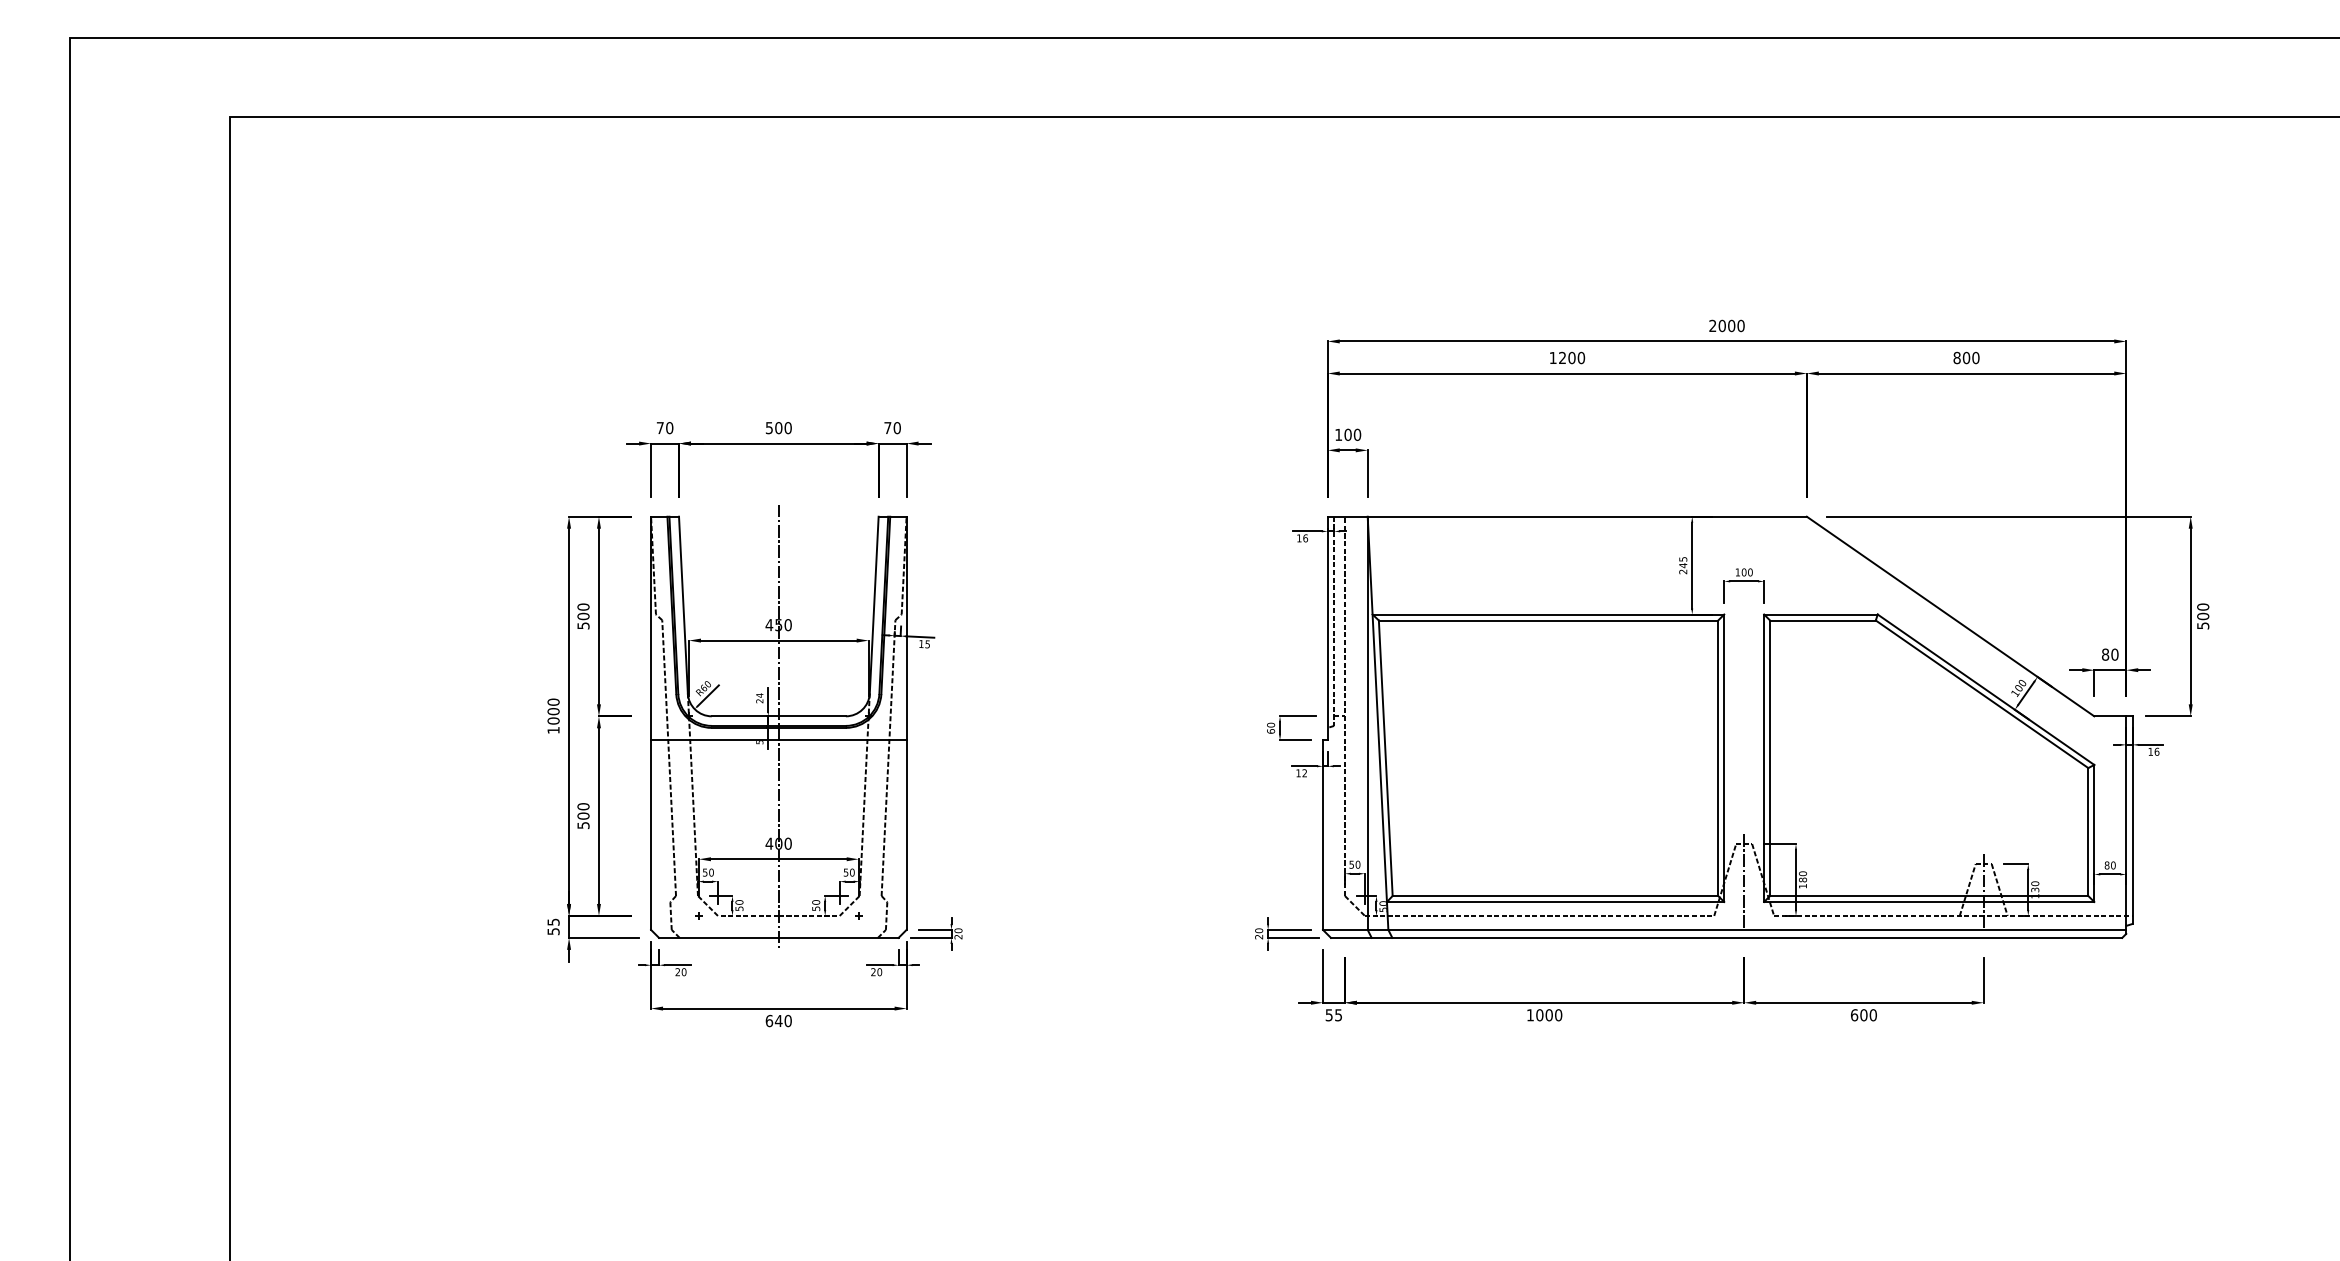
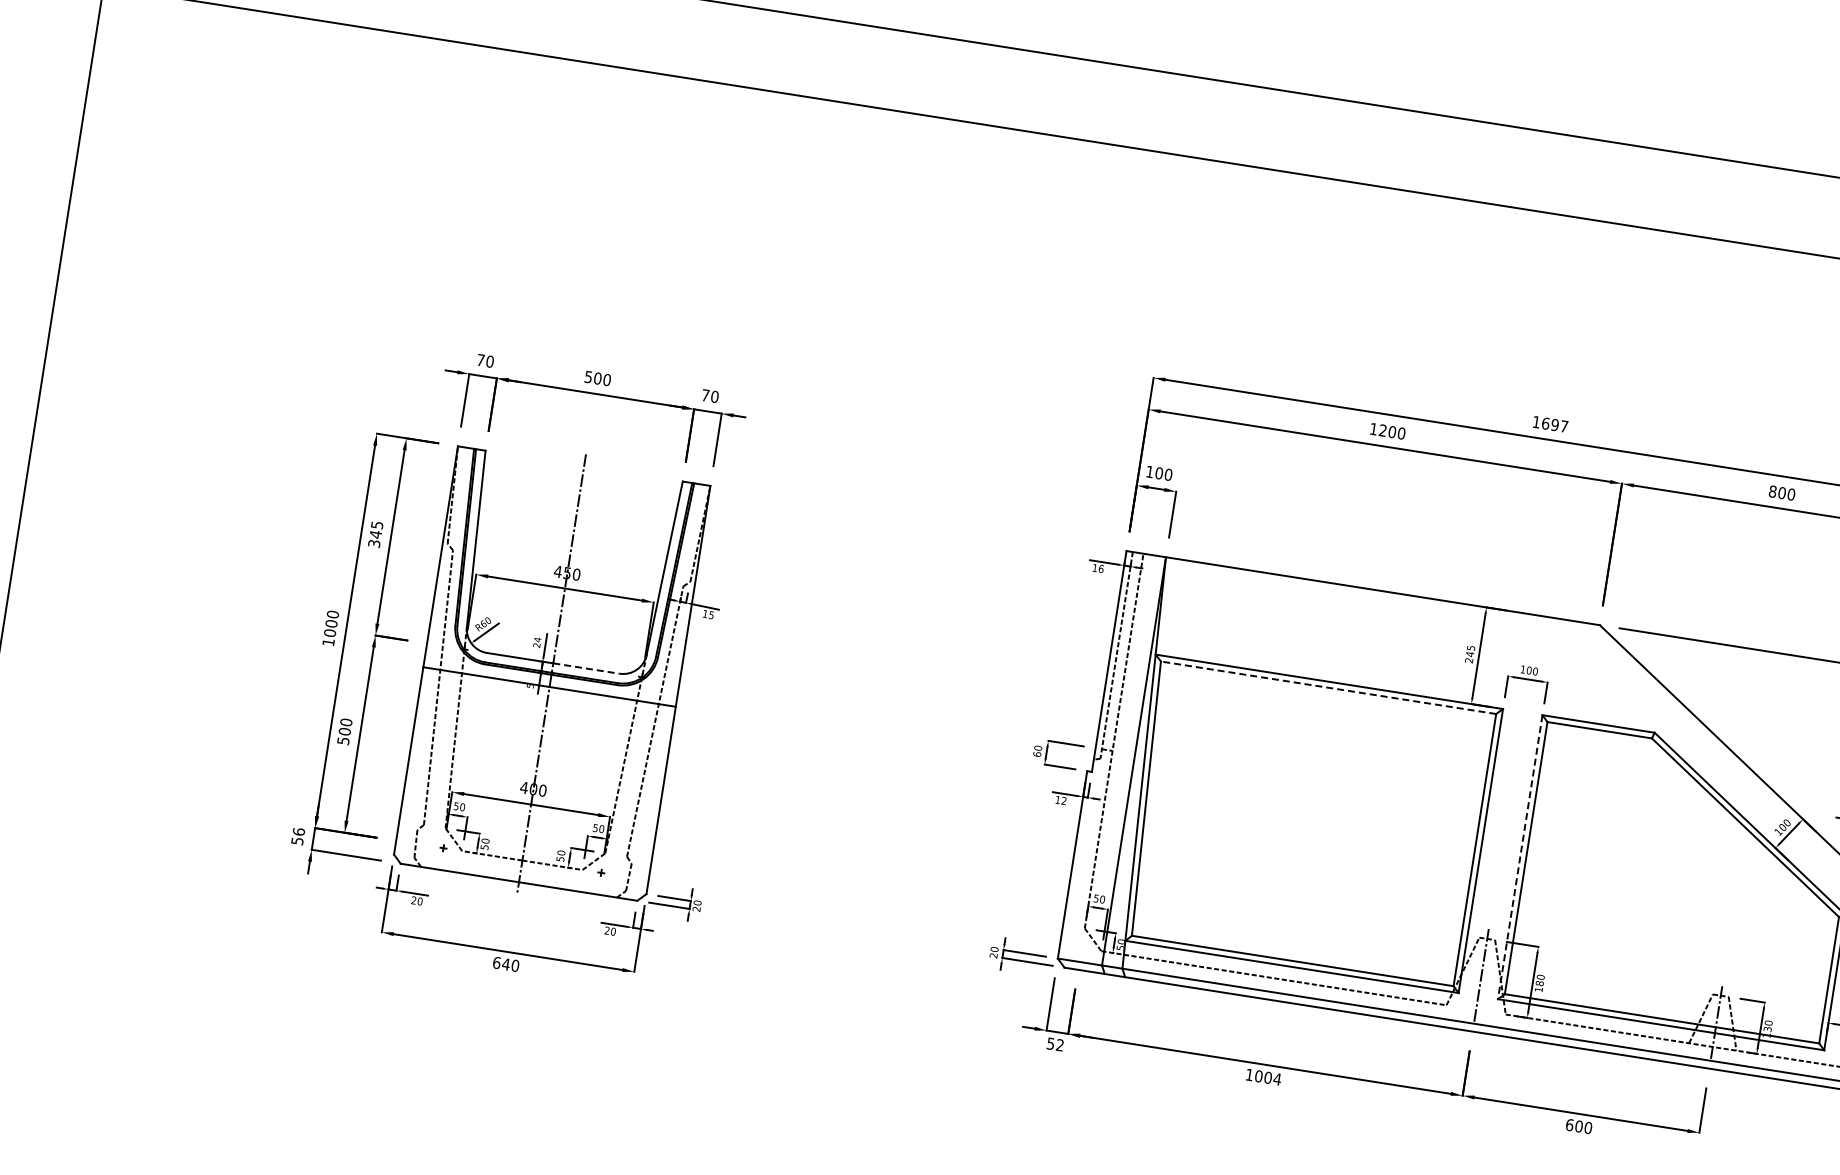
text: (1726, 325) -> (1550, 423), 2000 -> 1697
text: (583, 616) -> (375, 534), 500 -> 345
line: (1548, 620) -> (1328, 687), solid -> dashed
line: (812, 716) -> (586, 668), solid -> dashed
line: (1764, 758) -> (1520, 857), solid -> dashed
text: (553, 921) -> (298, 831), 55 -> 56
text: (1338, 1015) -> (1059, 1045), 55 -> 52
text: (1558, 1015) -> (1277, 1079), 1000 -> 1004

